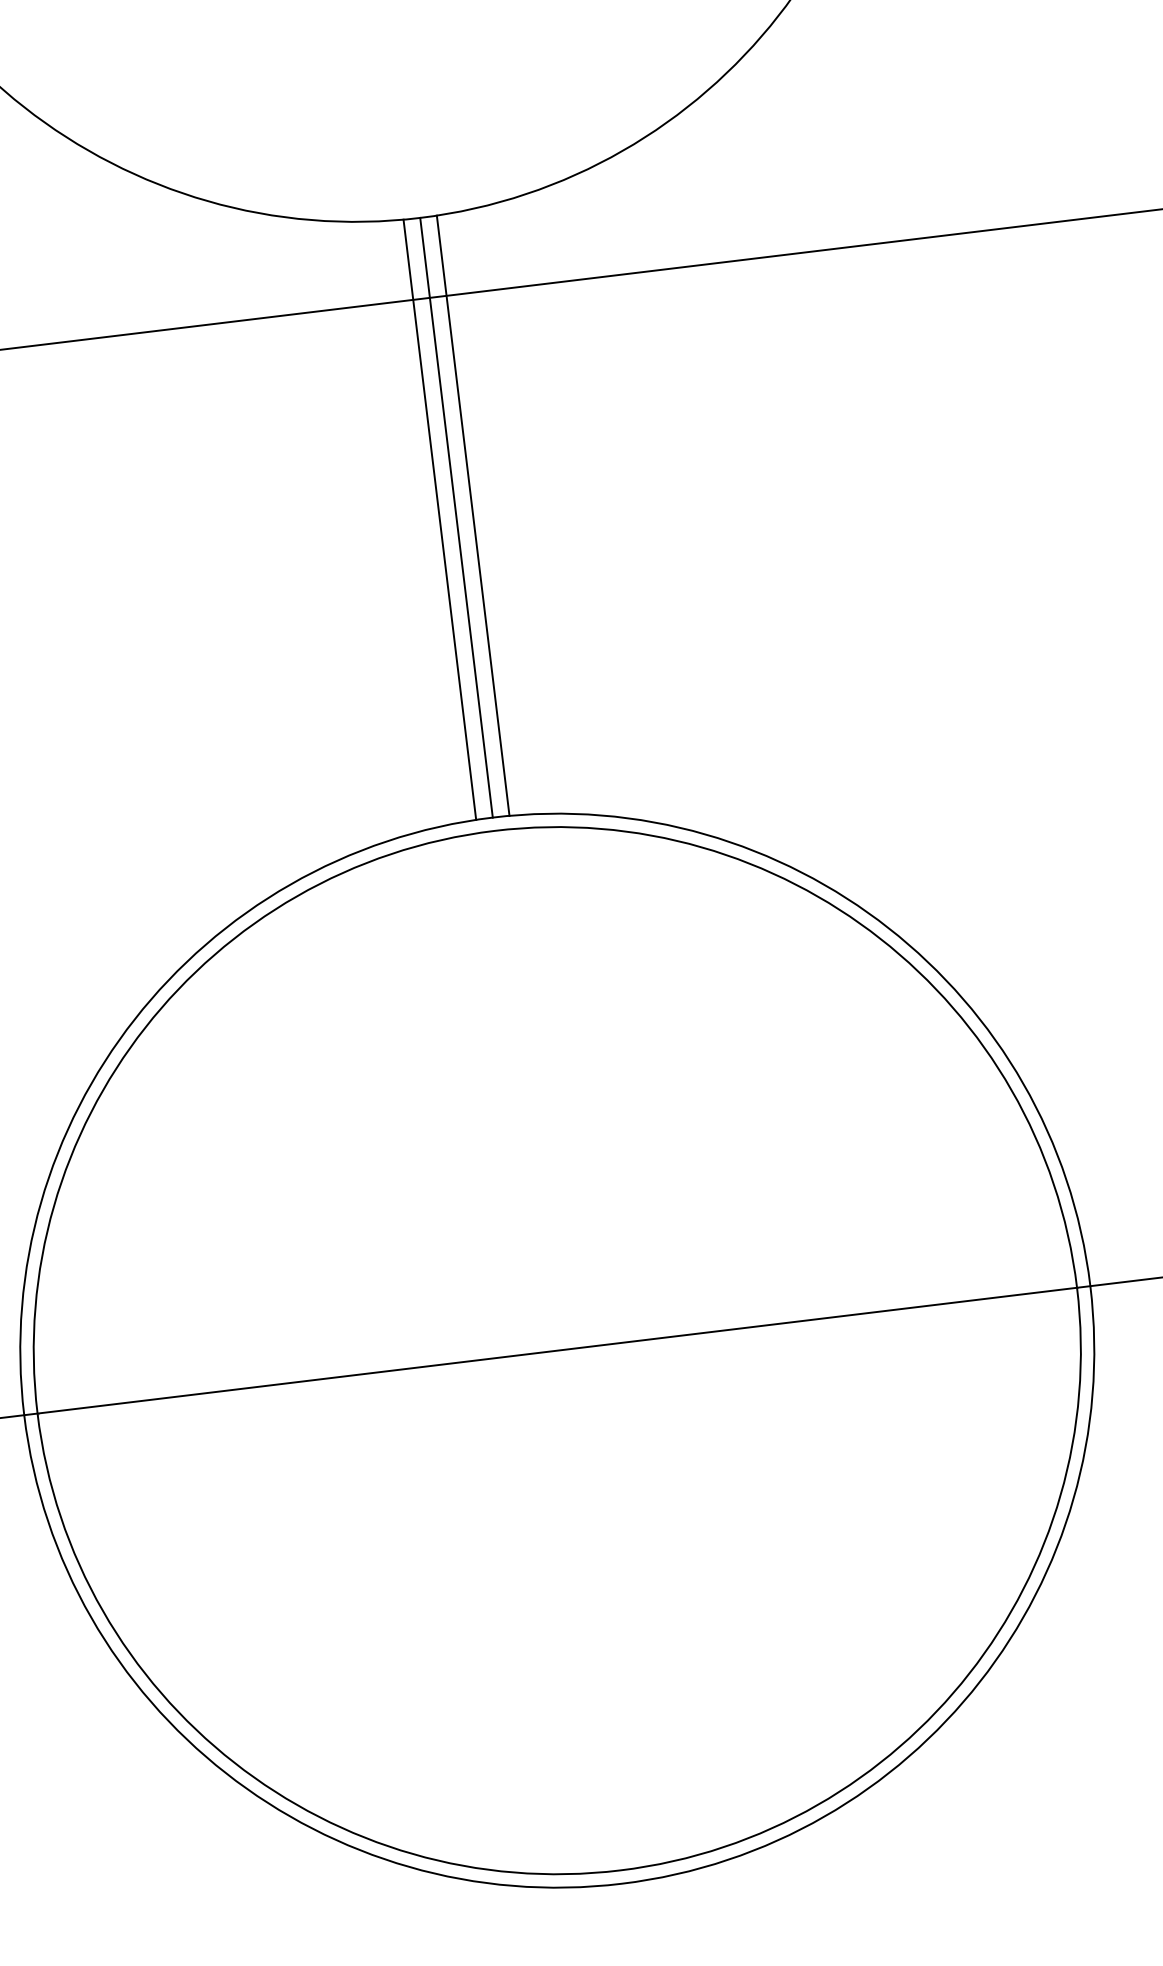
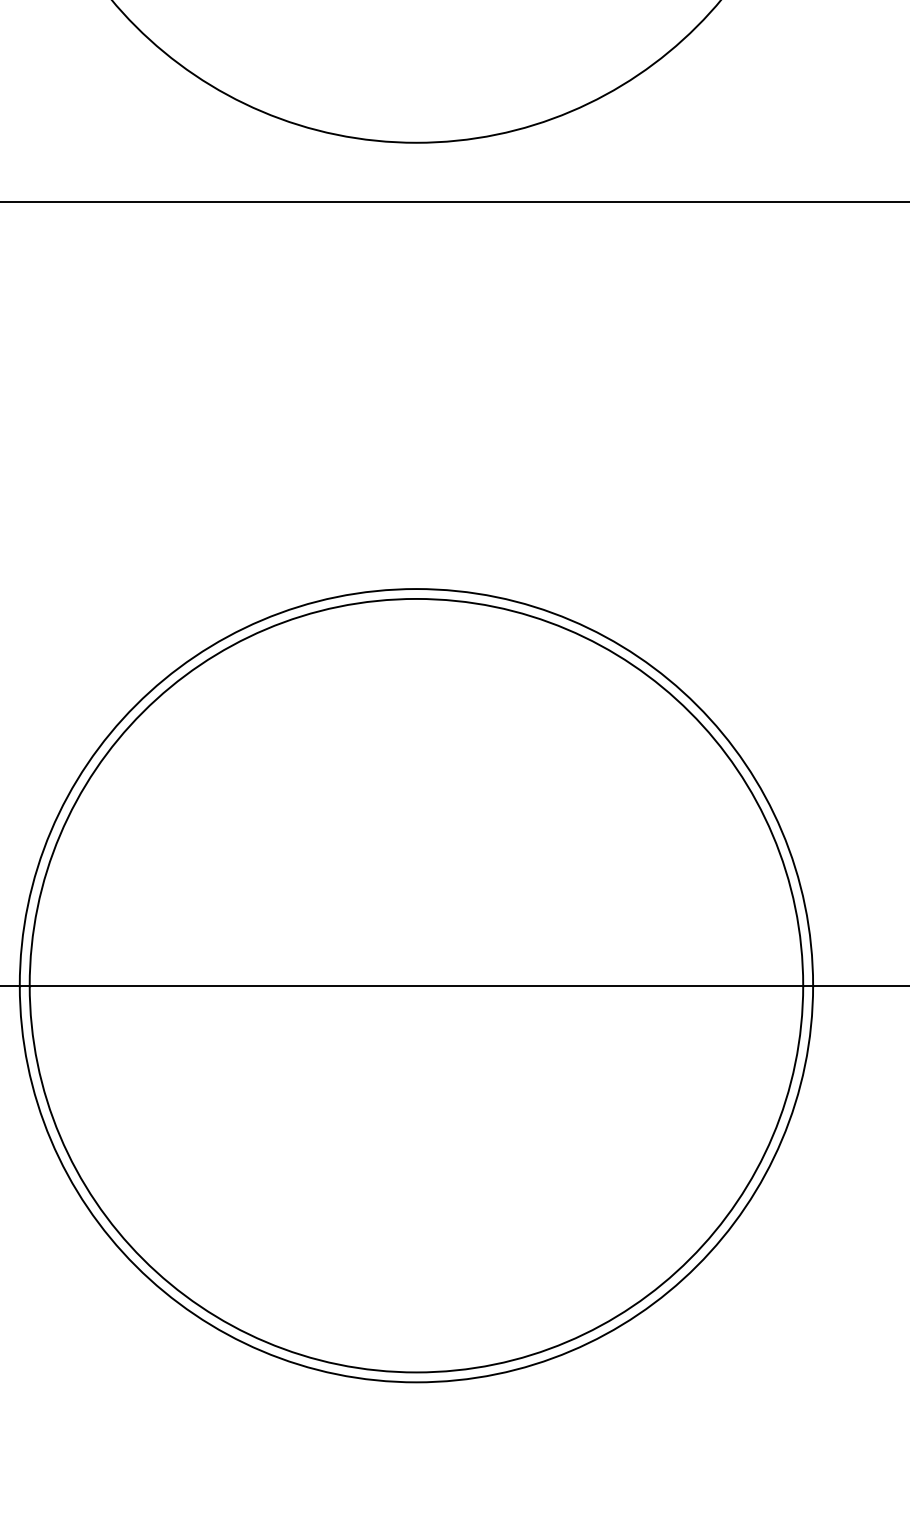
line: (472, 515) -> (428, 365), removed
line: (456, 517) -> (416, 365), removed
line: (440, 519) -> (404, 365), removed

